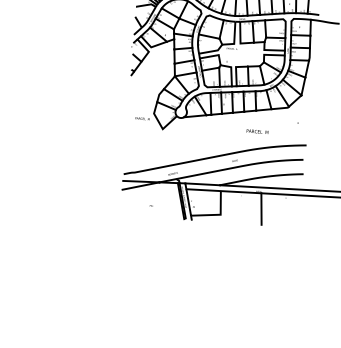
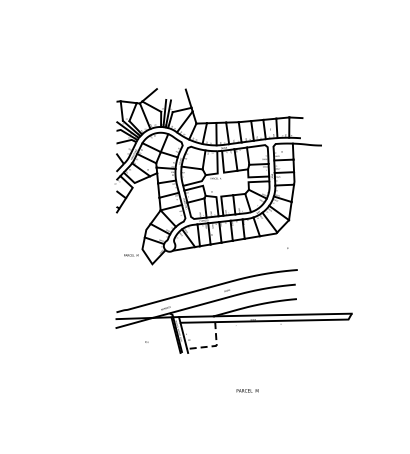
text: (257, 131) -> (247, 390), moved
line: (261, 208) -> (257, 336), removed
line: (217, 215) -> (213, 346), solid -> dashed

